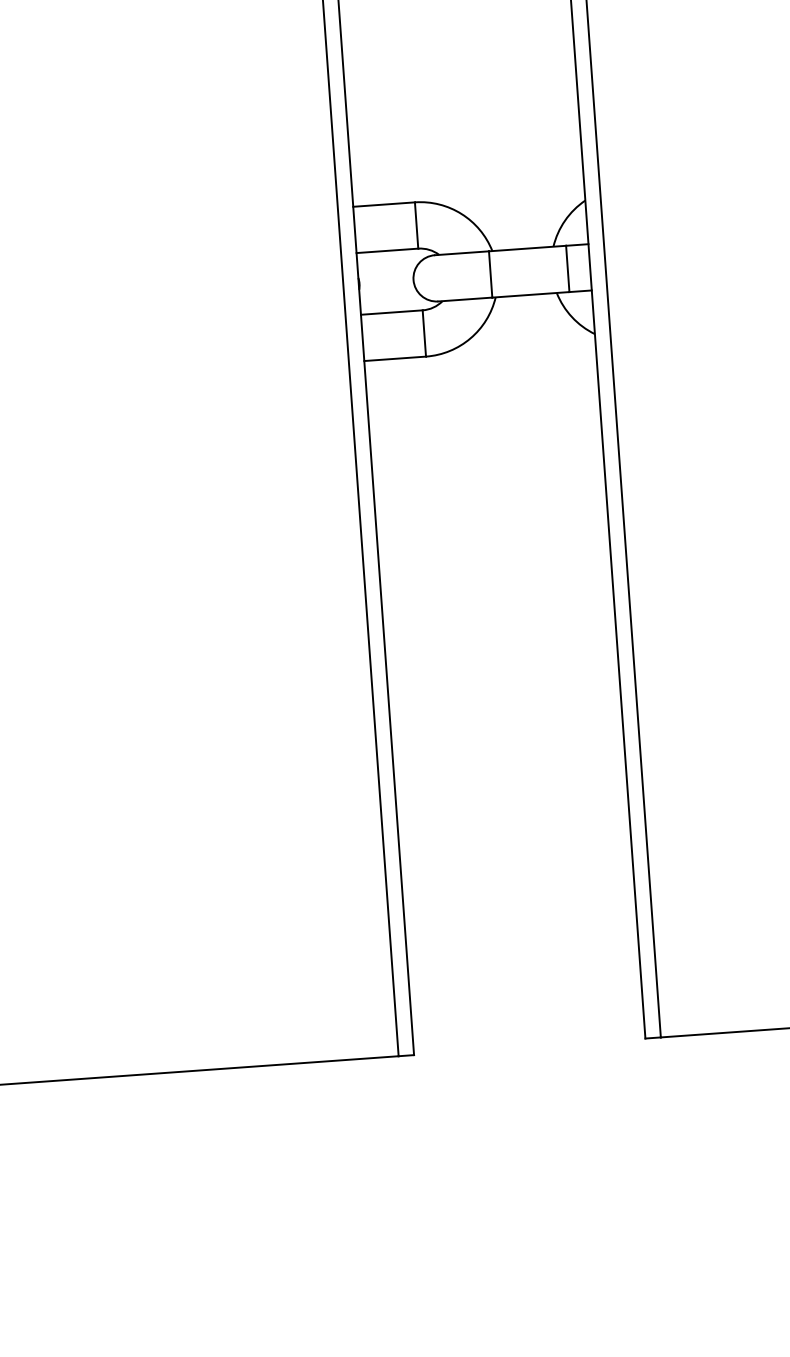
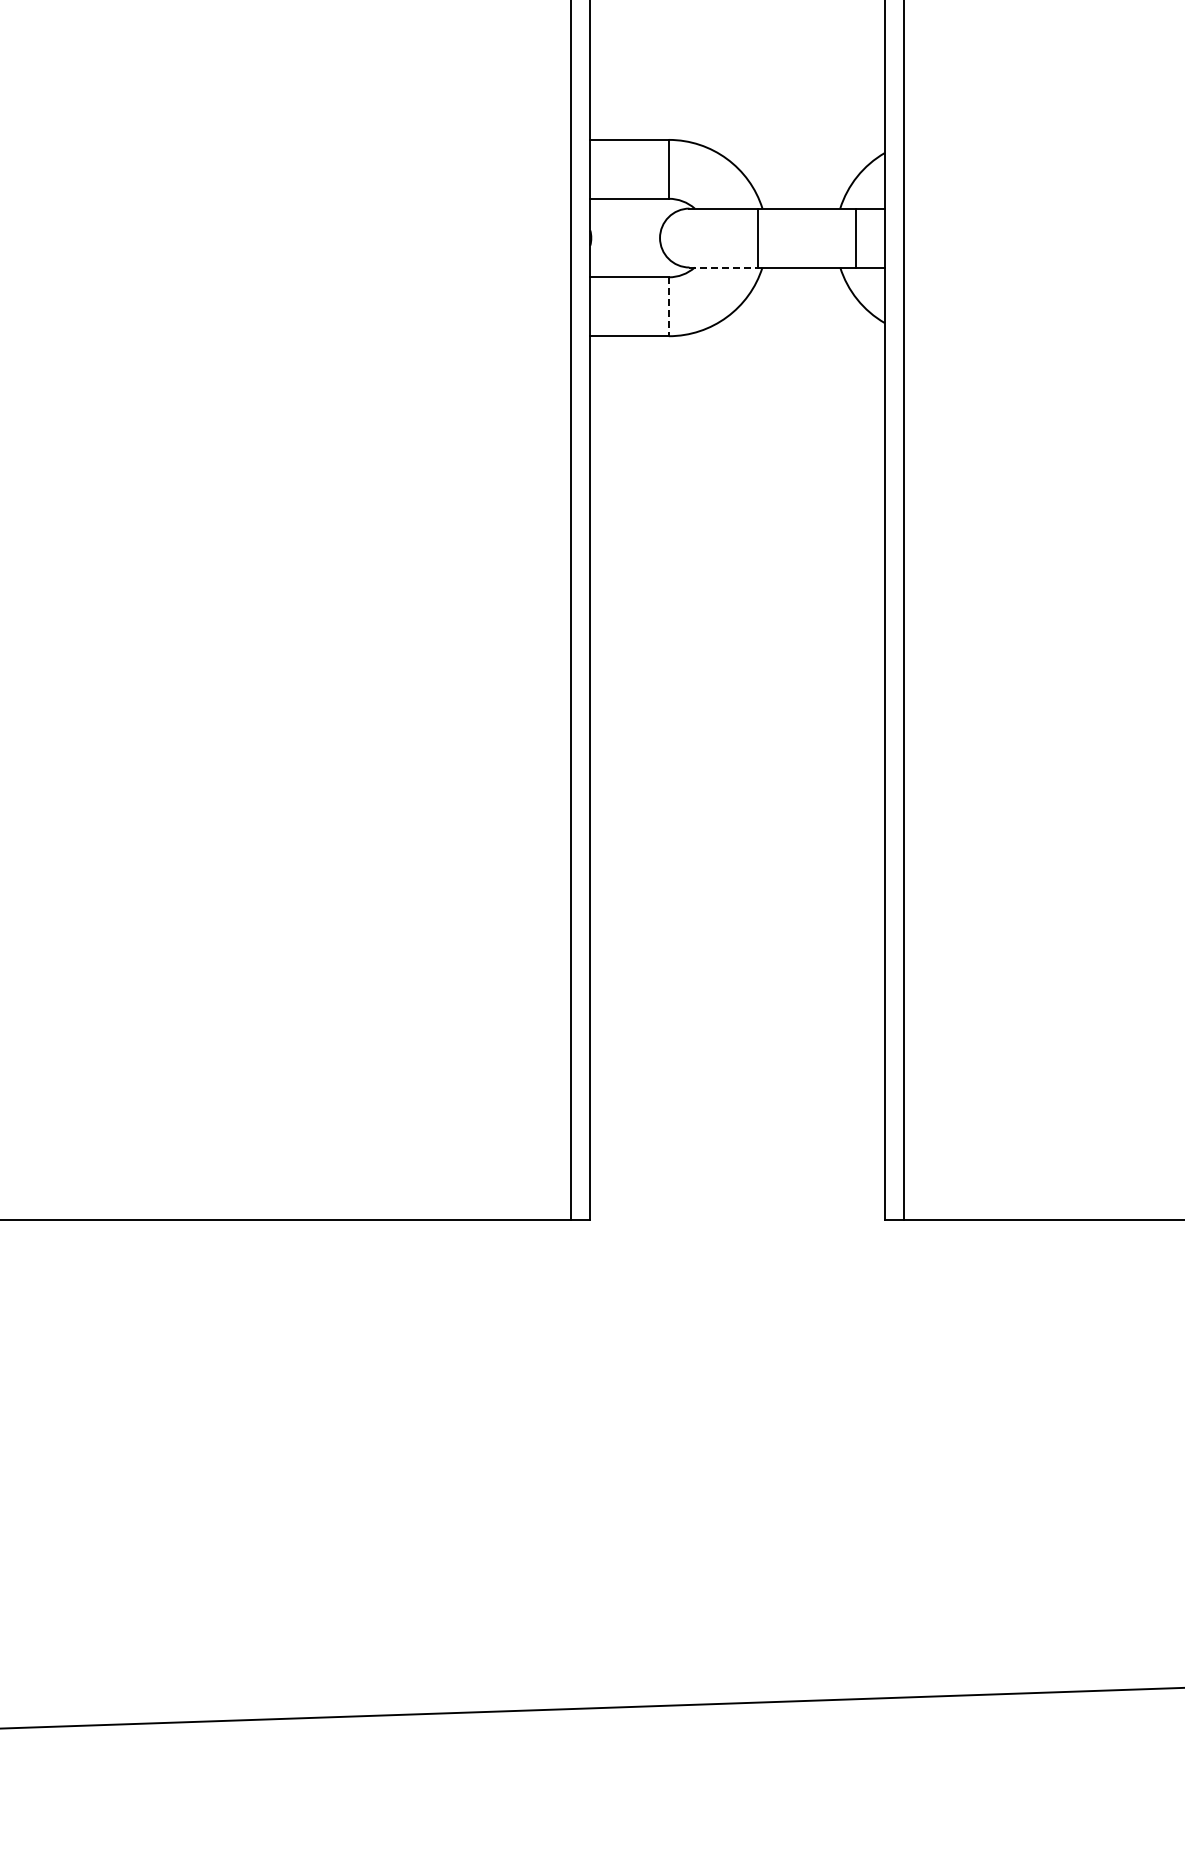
line: (465, 299) -> (724, 267), solid -> dashed
line: (424, 334) -> (668, 307), solid -> dashed

